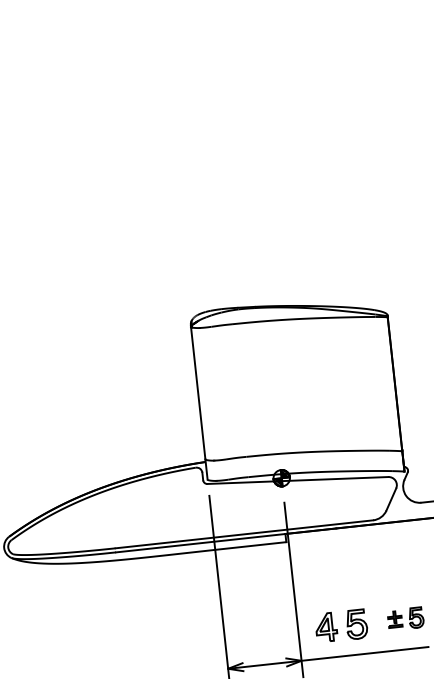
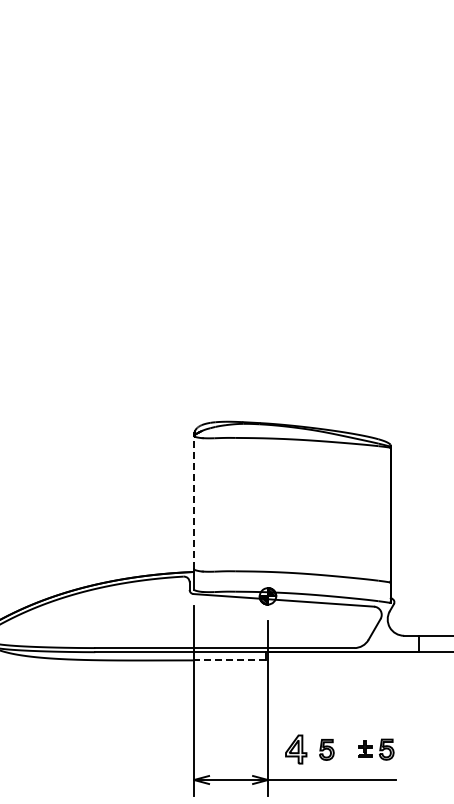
line: (198, 392) -> (194, 502), solid -> dashed
line: (250, 546) -> (229, 660), solid -> dashed
part: (356, 624) -> (326, 749), size x0.7

